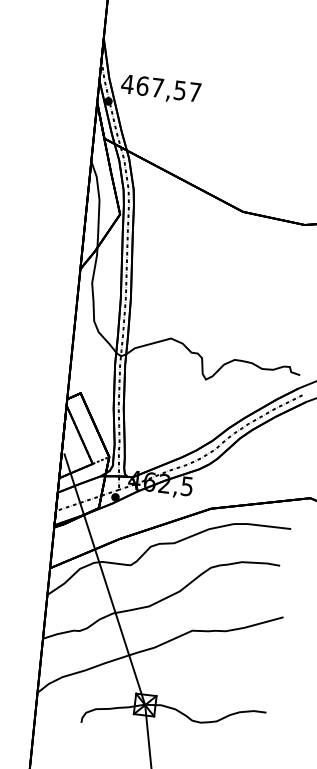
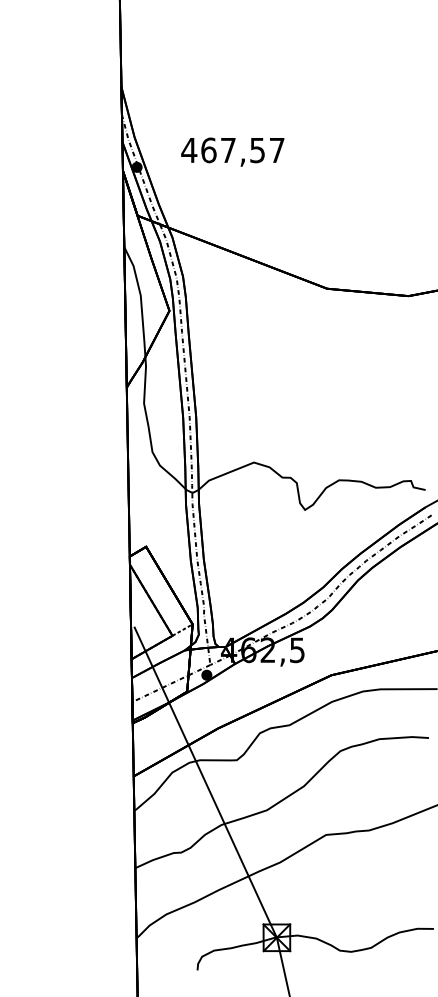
text: (160, 89) -> (232, 151), moved

